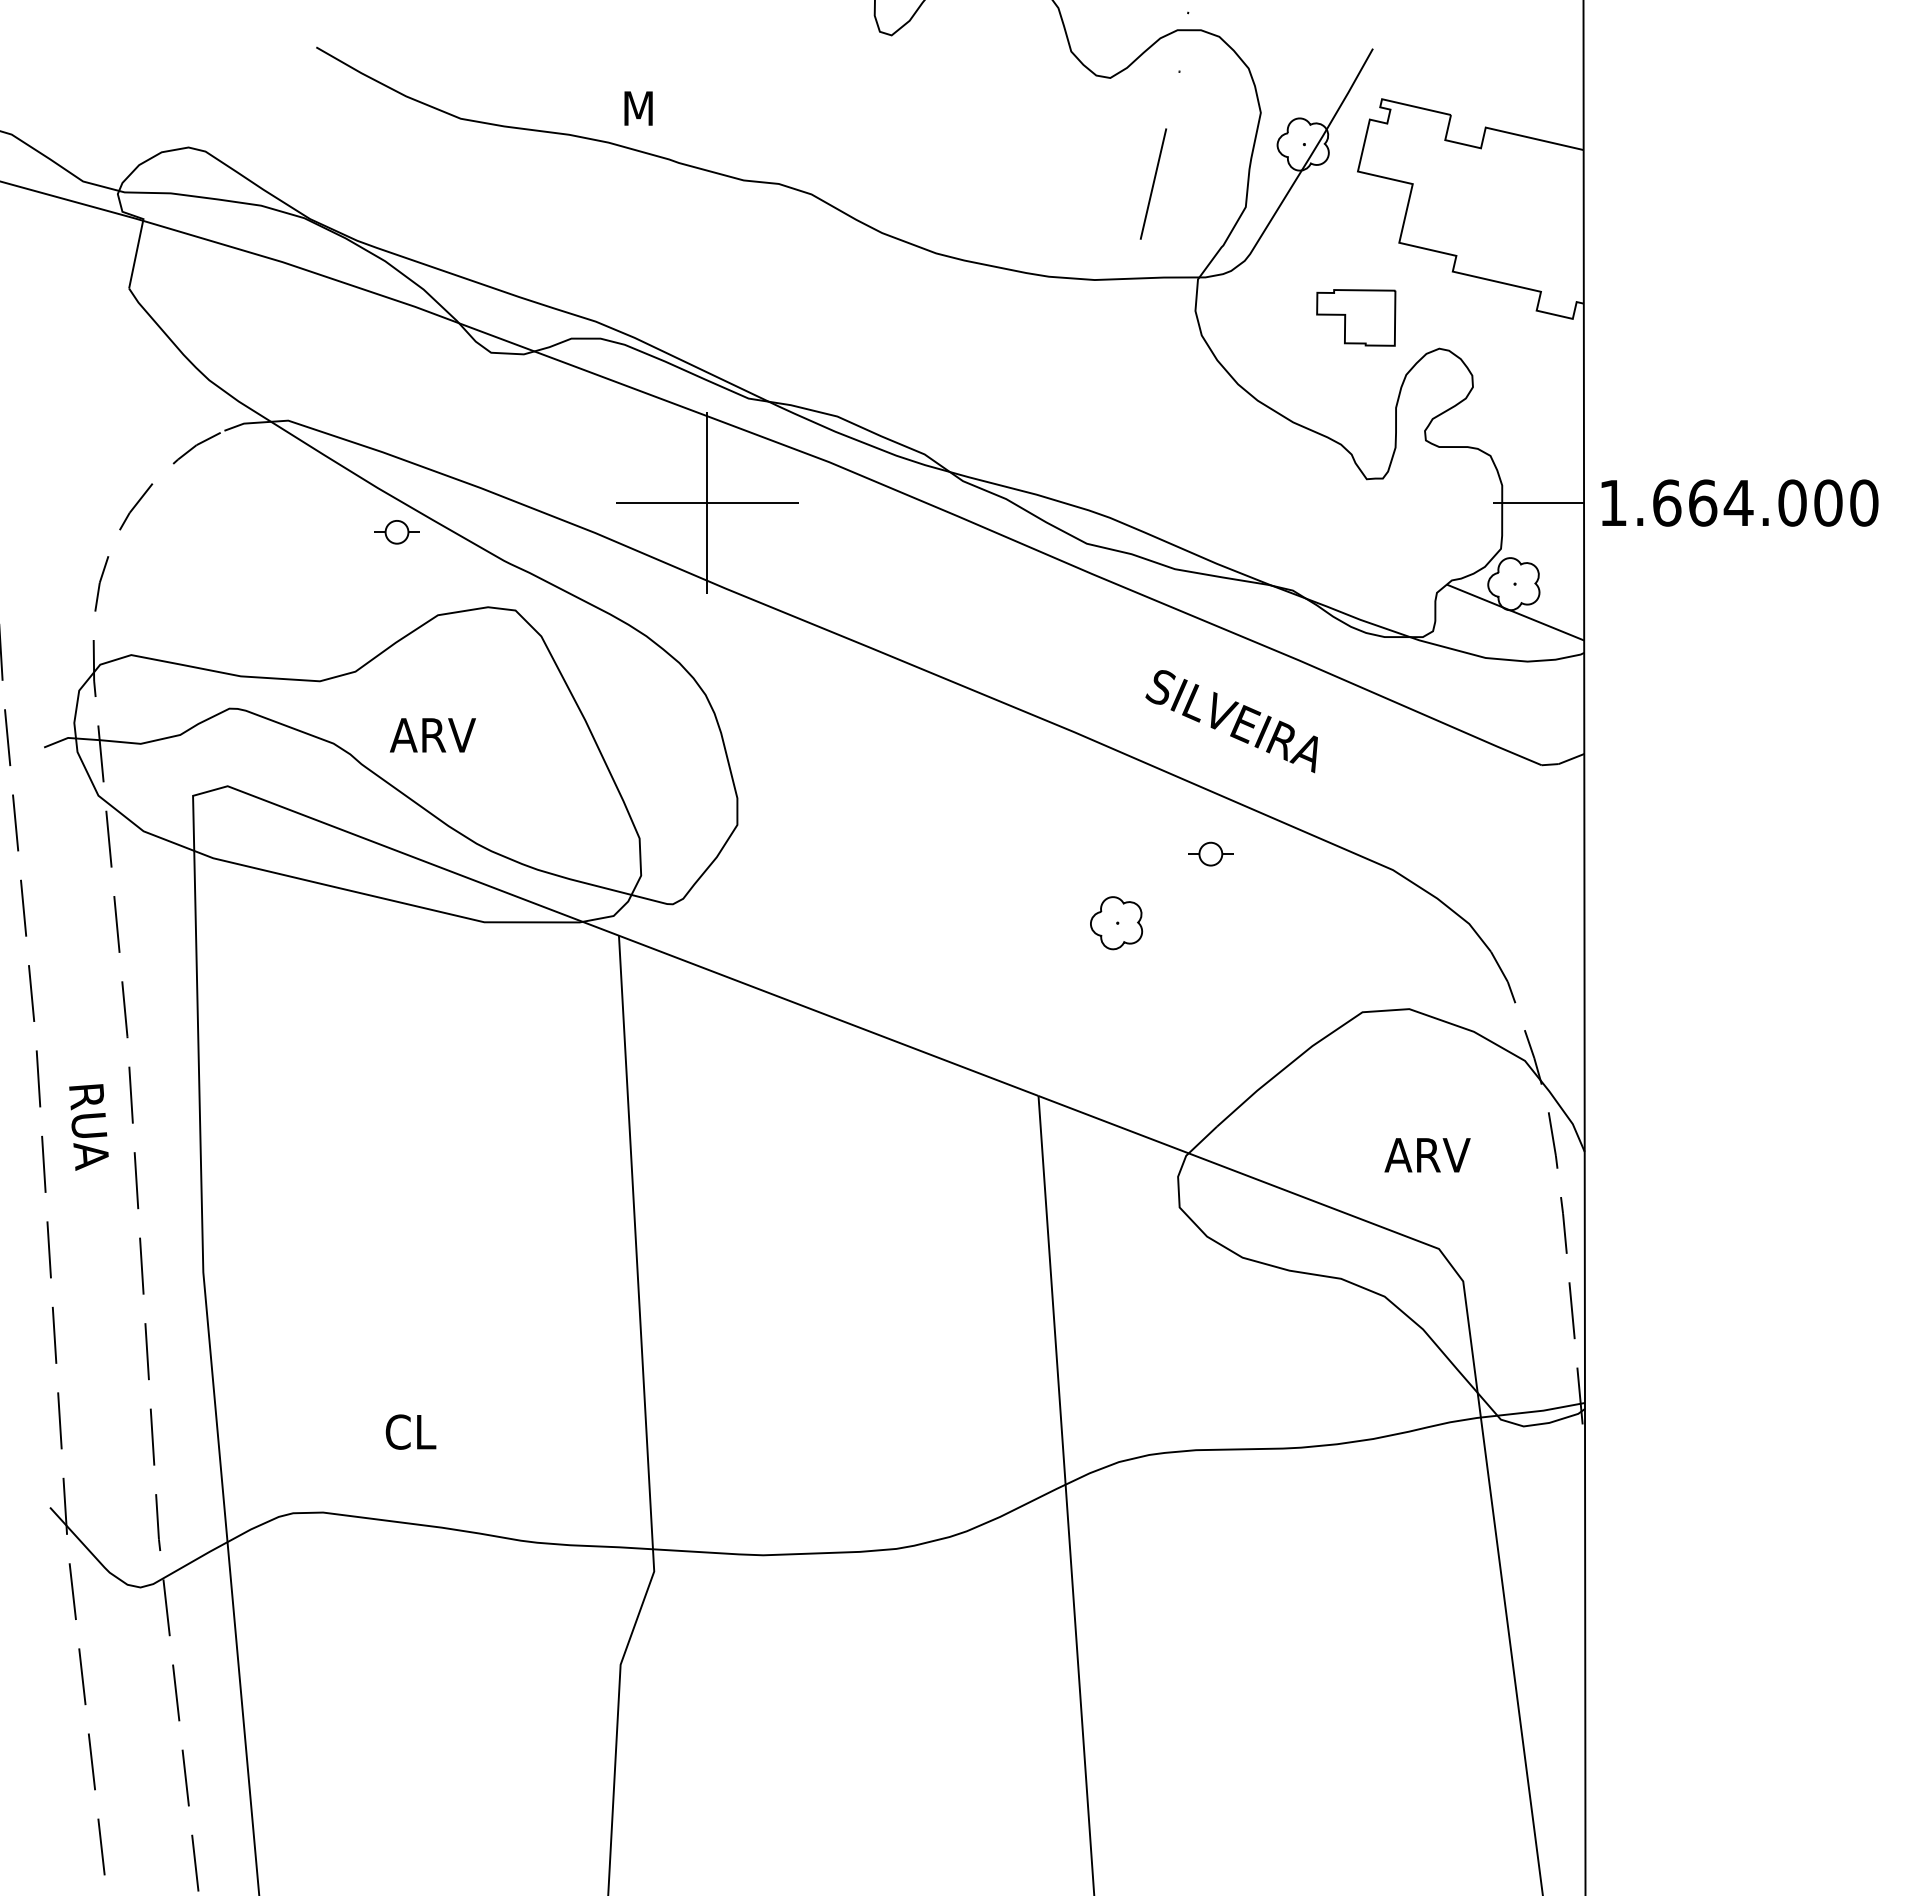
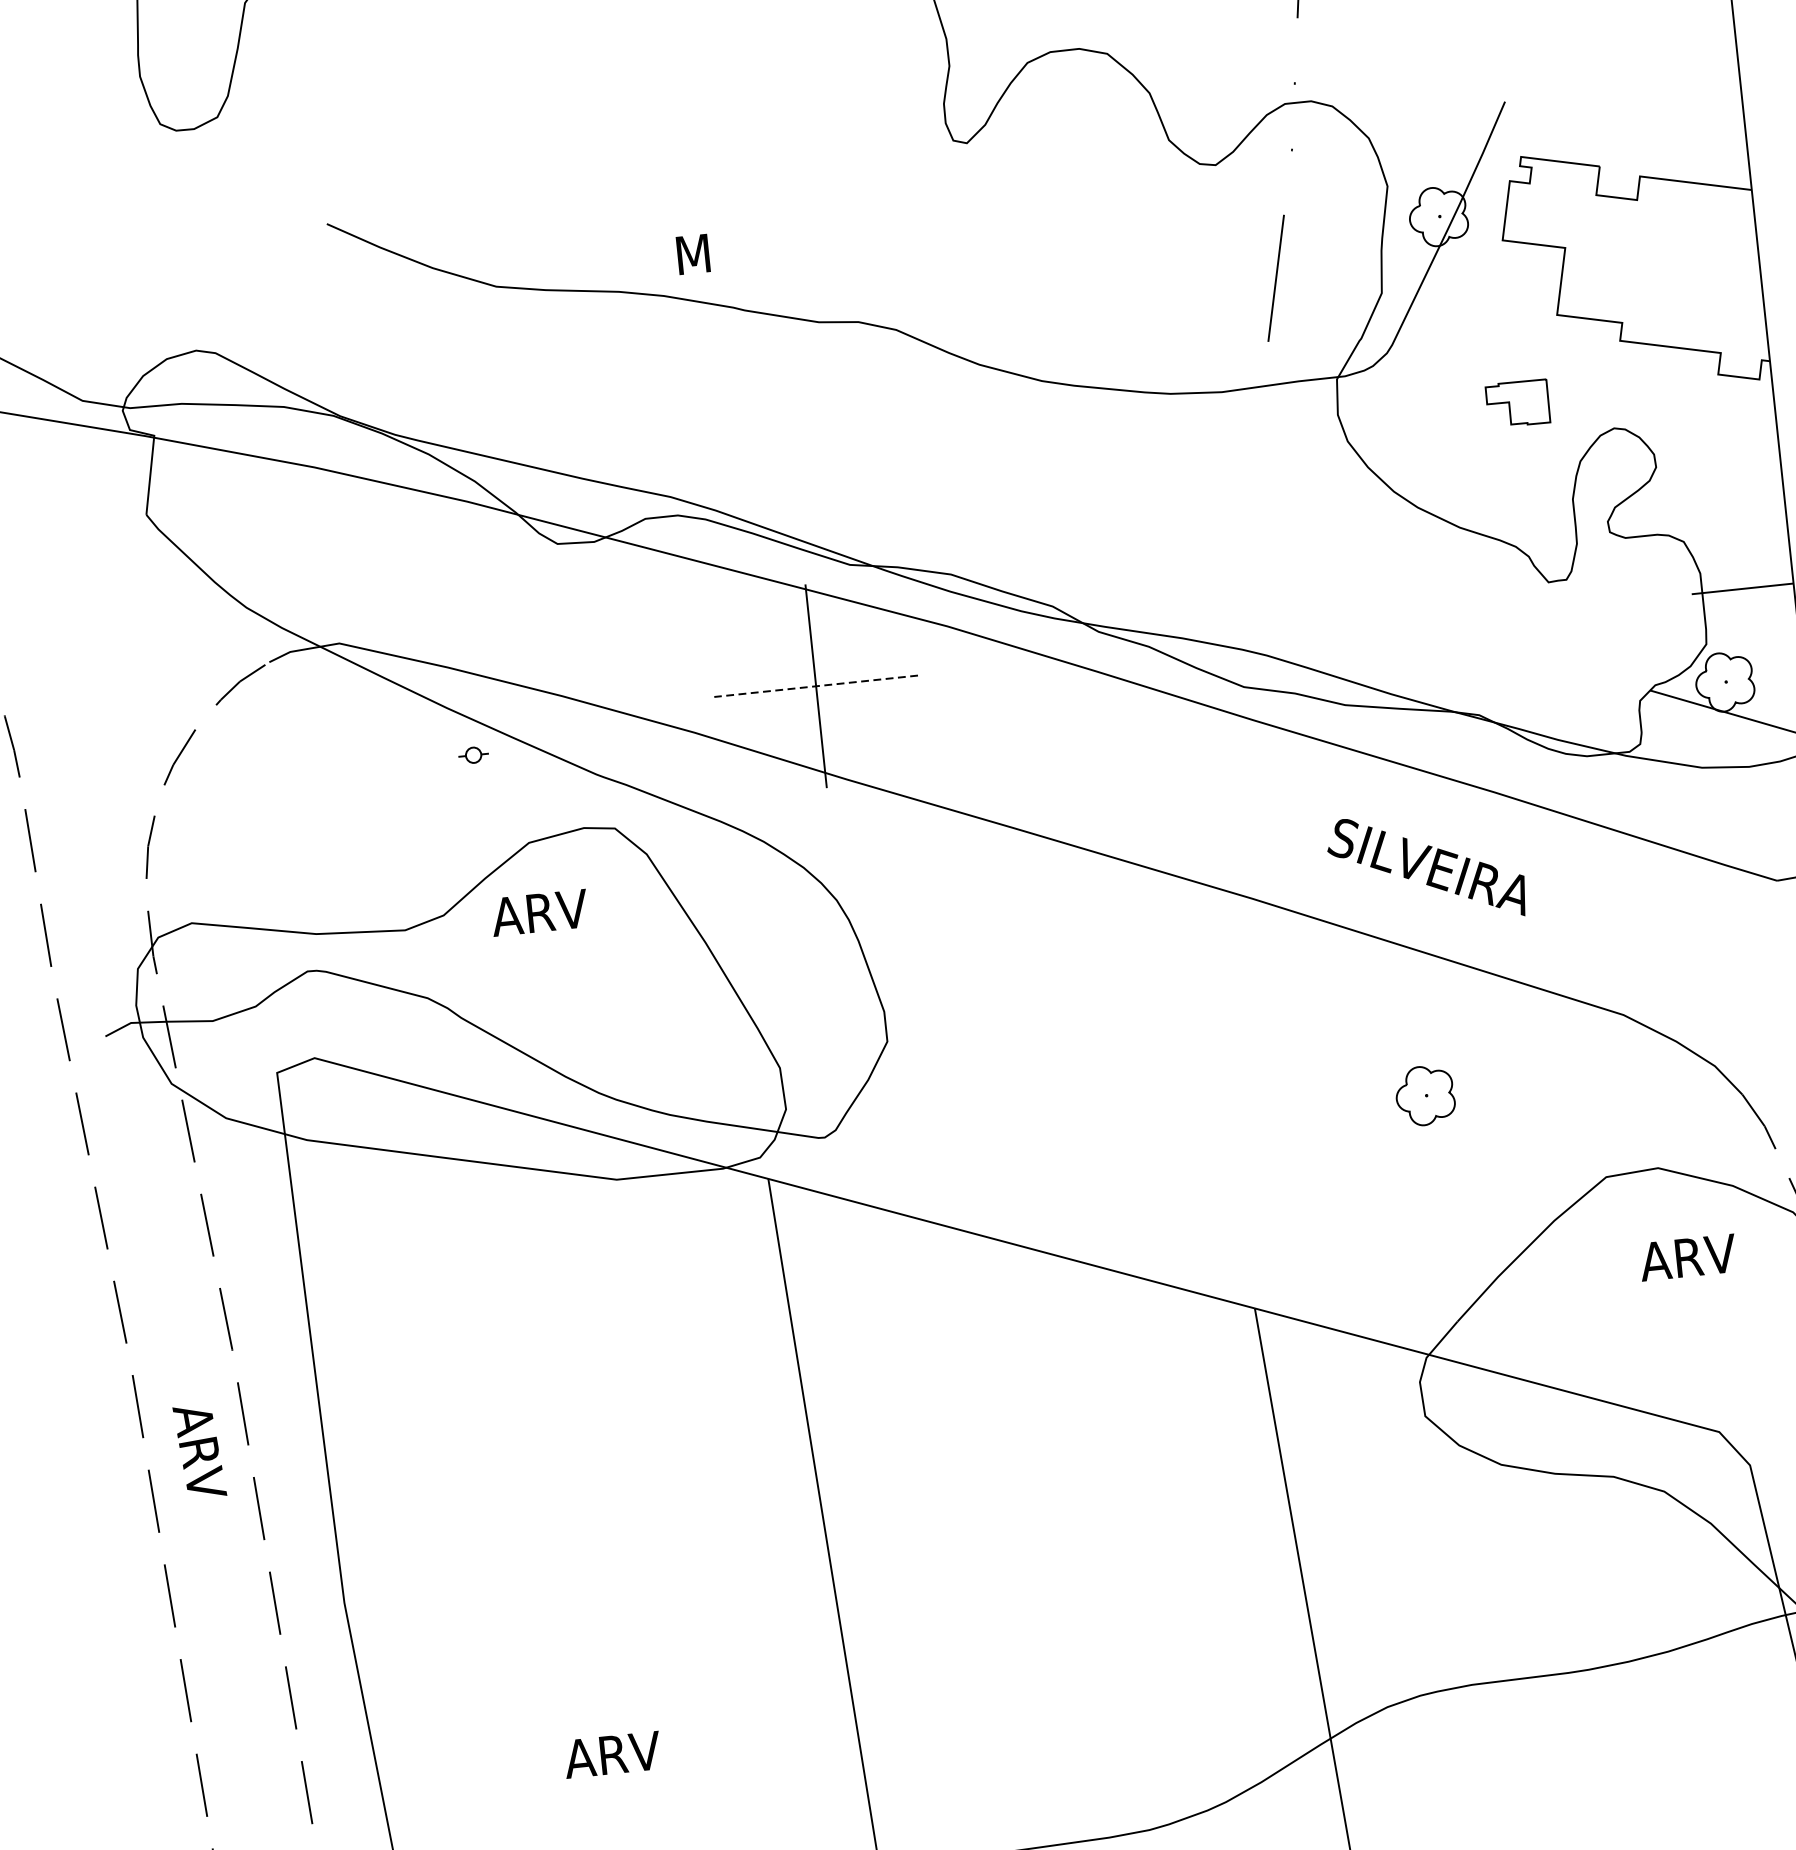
part: (1356, 317) -> (1518, 403), size x0.7
line: (706, 503) -> (815, 686), solid -> dashed
part: (396, 532) -> (473, 755), size x0.6
text: (432, 735) -> (539, 913), moved
part: (1210, 853) -> (1418, 1017), removed
part: (1116, 923) -> (1425, 1096), moved
text: (89, 1126) -> (200, 1453), RUA -> ARV
text: (1427, 1155) -> (1688, 1257), moved
text: (427, 1431) -> (612, 1754), CL -> ARV

